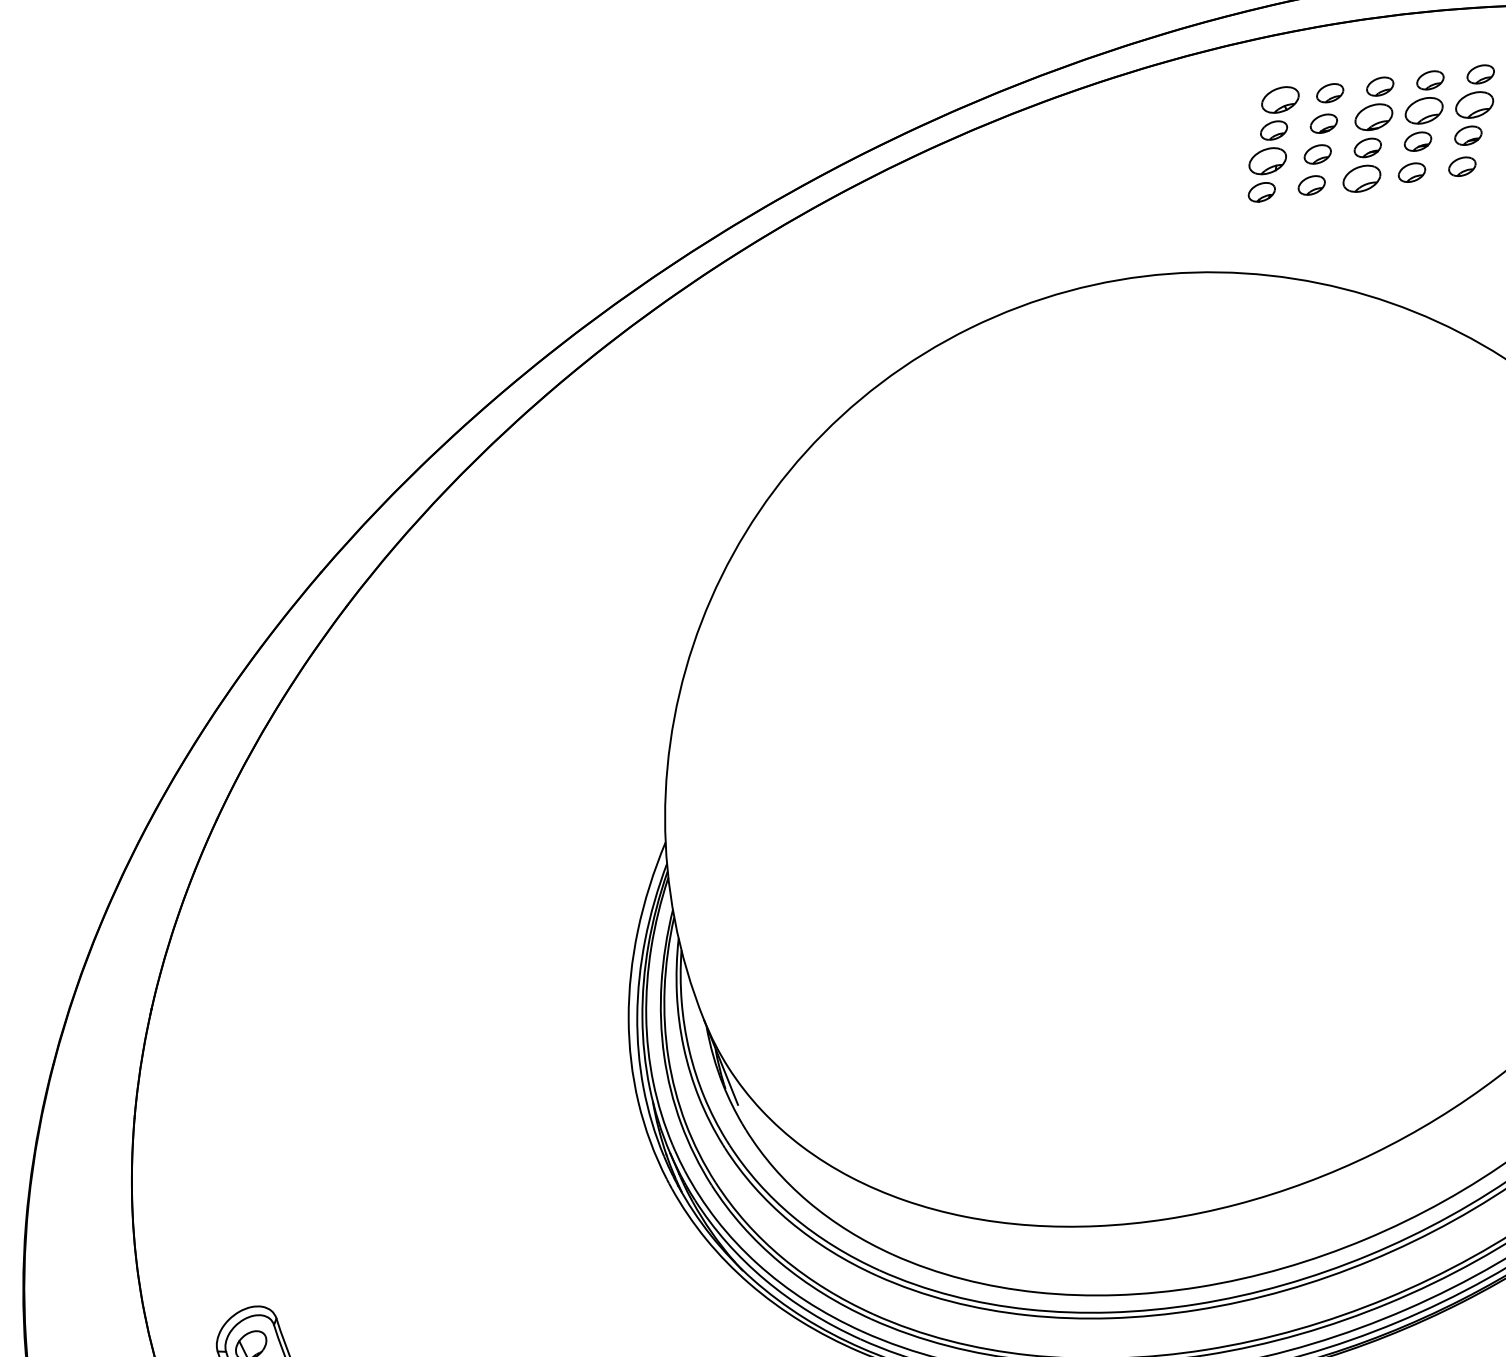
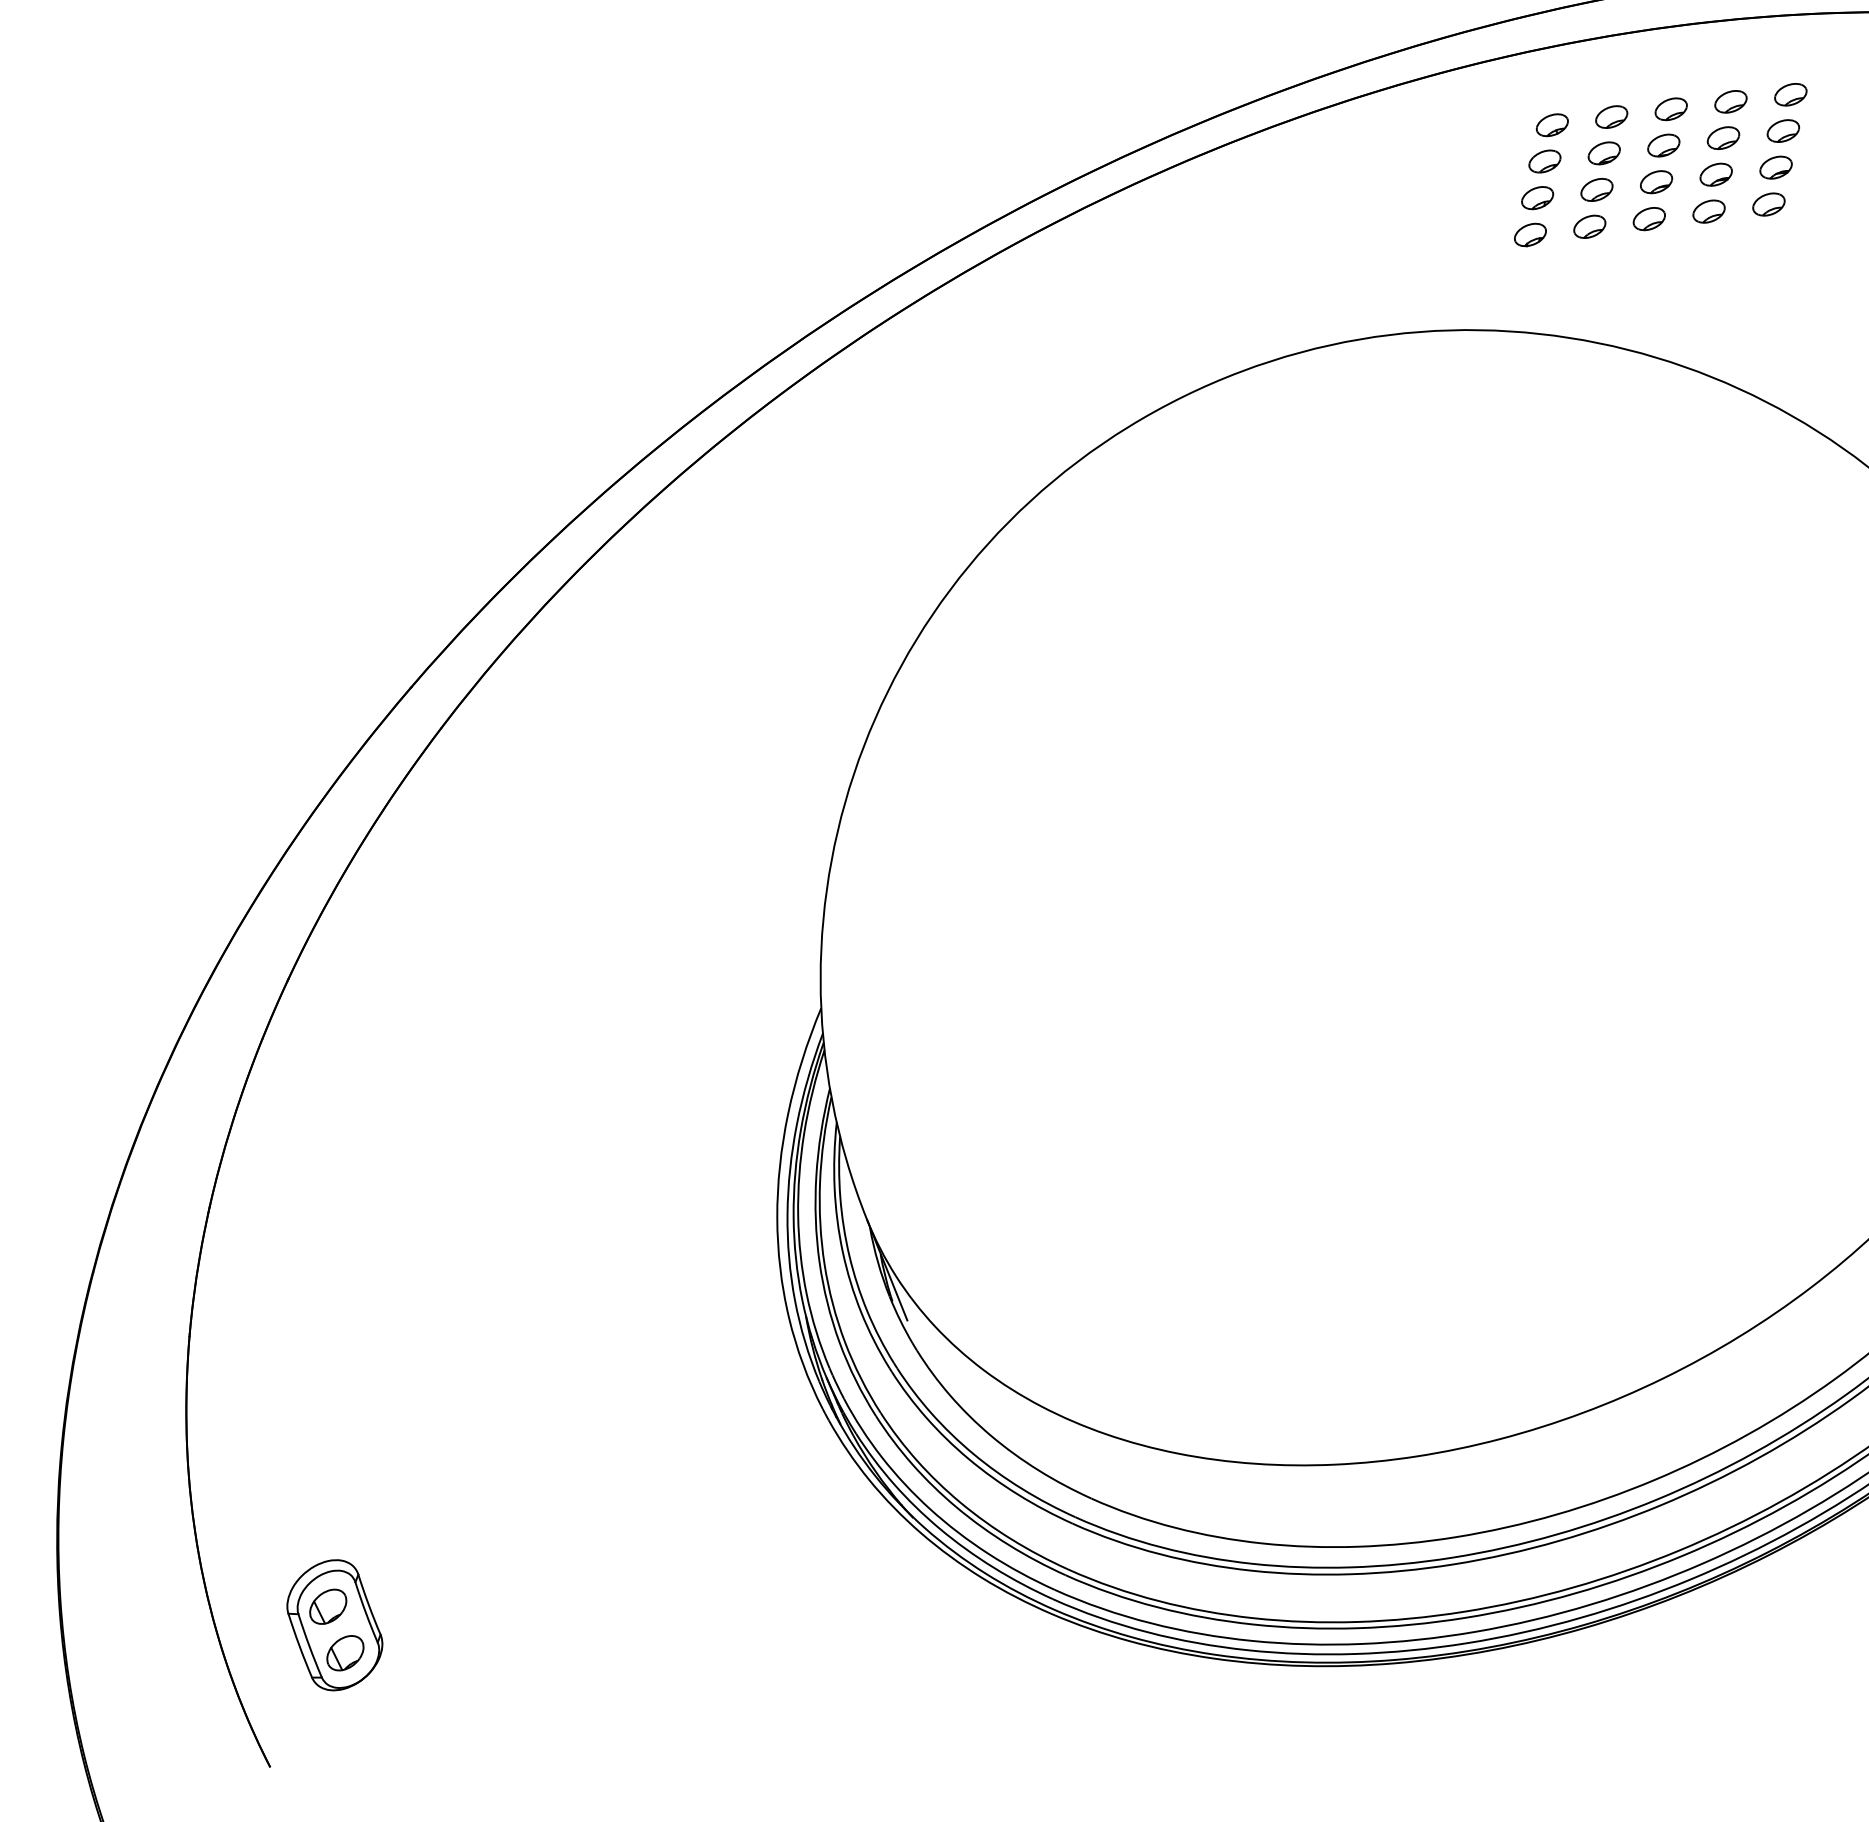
part: (1279, 100) -> (1551, 125), size x0.71
part: (1473, 104) -> (1782, 130), size x0.71
part: (1424, 111) -> (1723, 138), size x0.71
part: (1373, 117) -> (1663, 145), size x0.71
part: (1267, 161) -> (1537, 198), size x0.71
part: (1361, 179) -> (1648, 219), size x0.71

